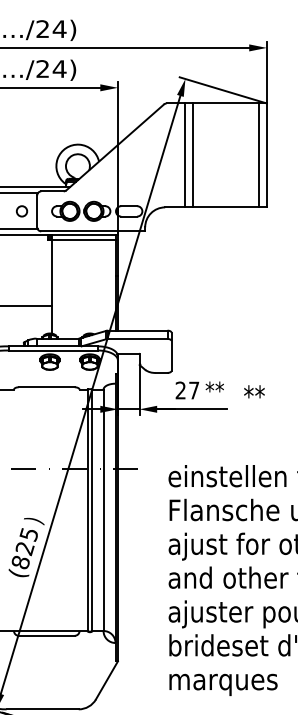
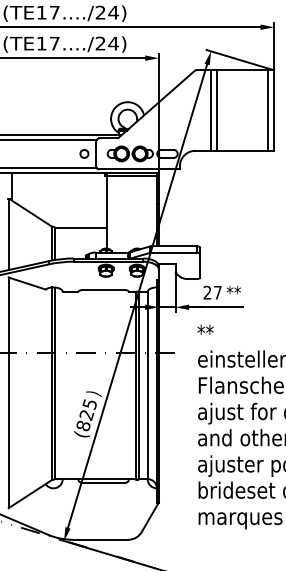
text: (254, 391) -> (205, 329), moved

